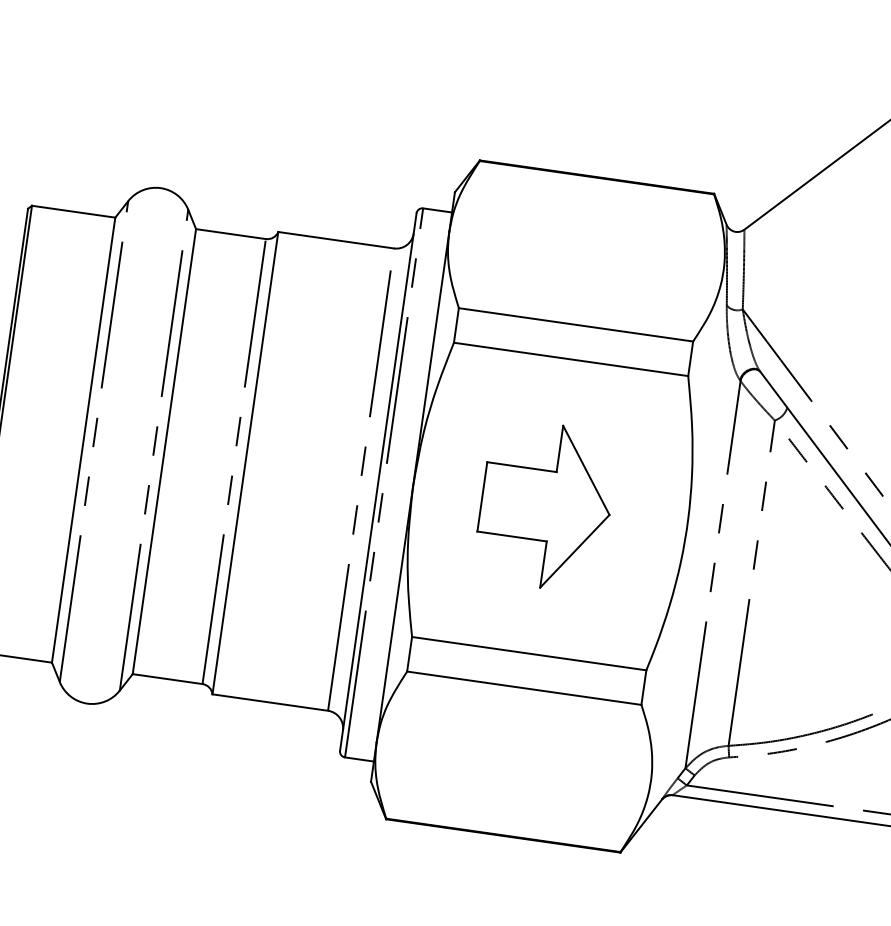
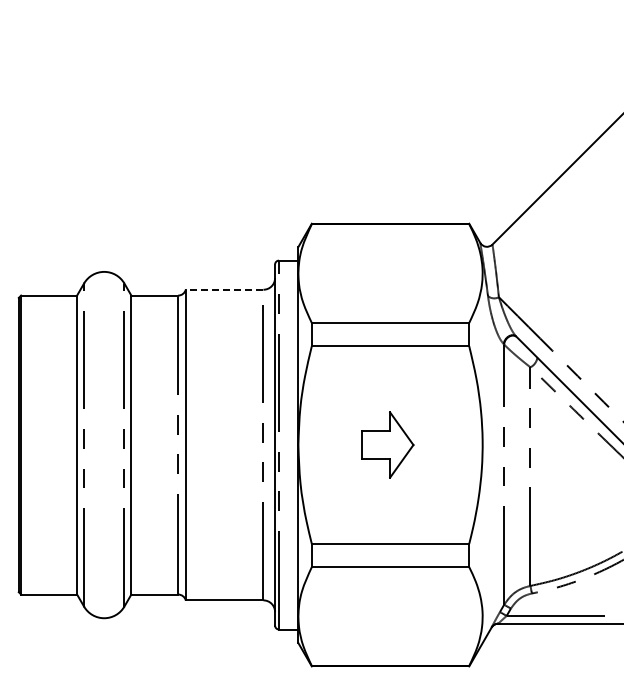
line: (335, 239) -> (224, 289), solid -> dashed
part: (545, 505) -> (387, 444), size x0.6

